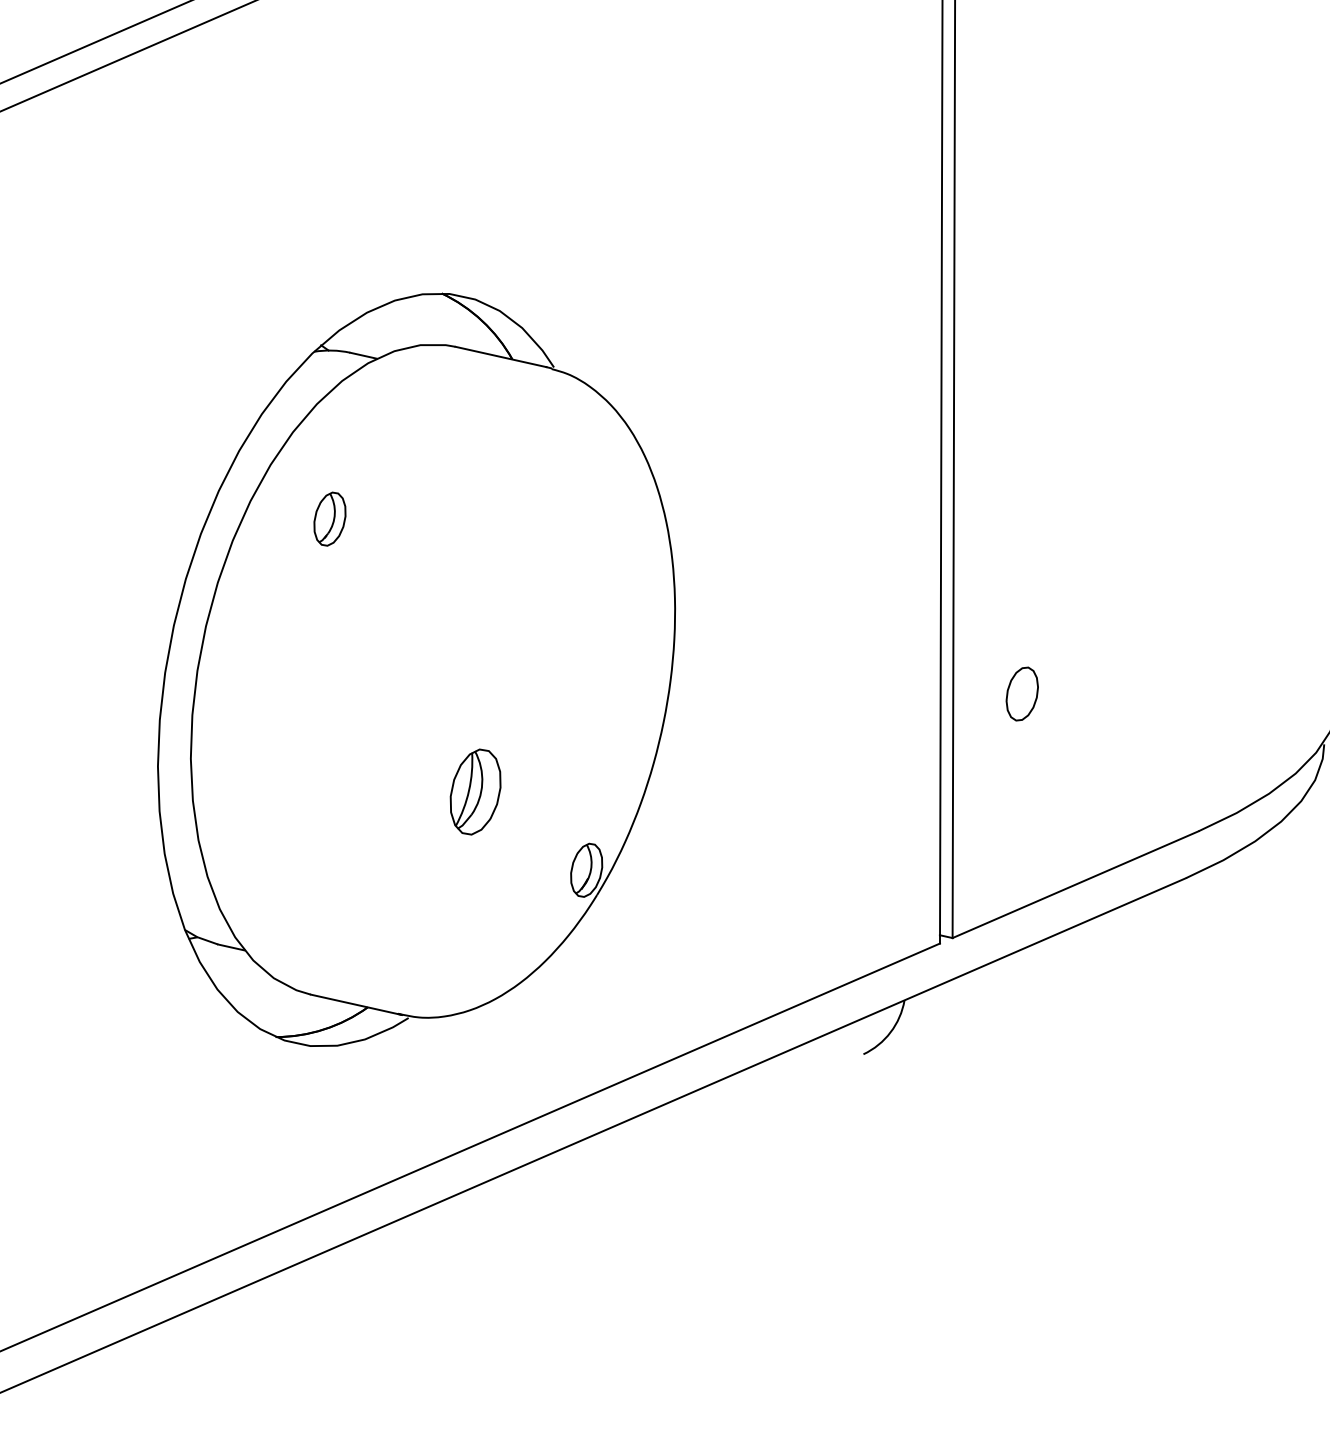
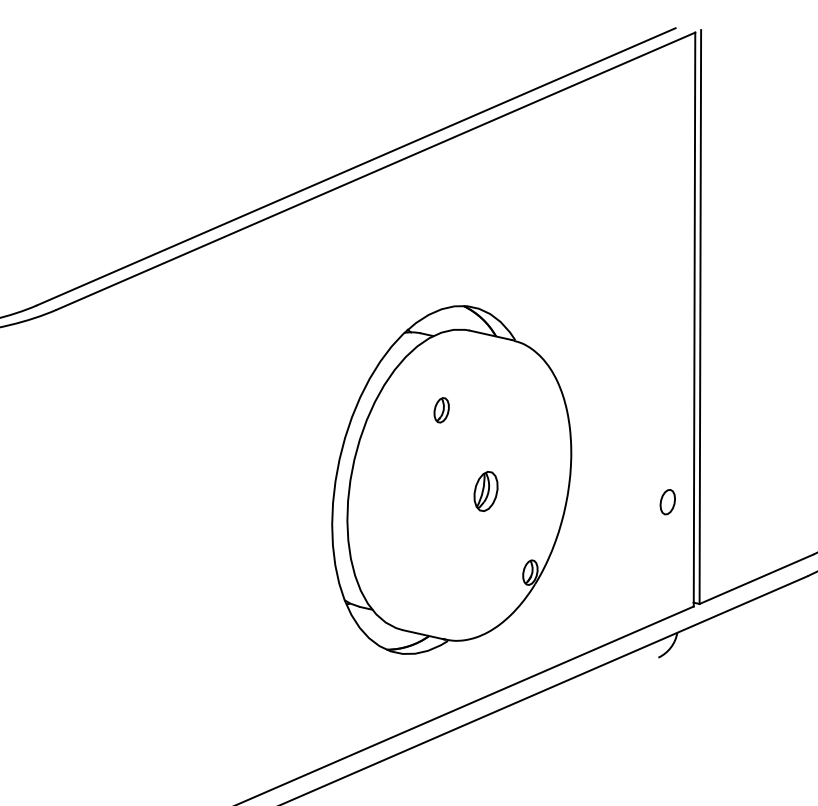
part: (329, 519) -> (441, 410), moved
part: (1021, 694) -> (667, 502), moved
part: (474, 792) -> (485, 491), moved

